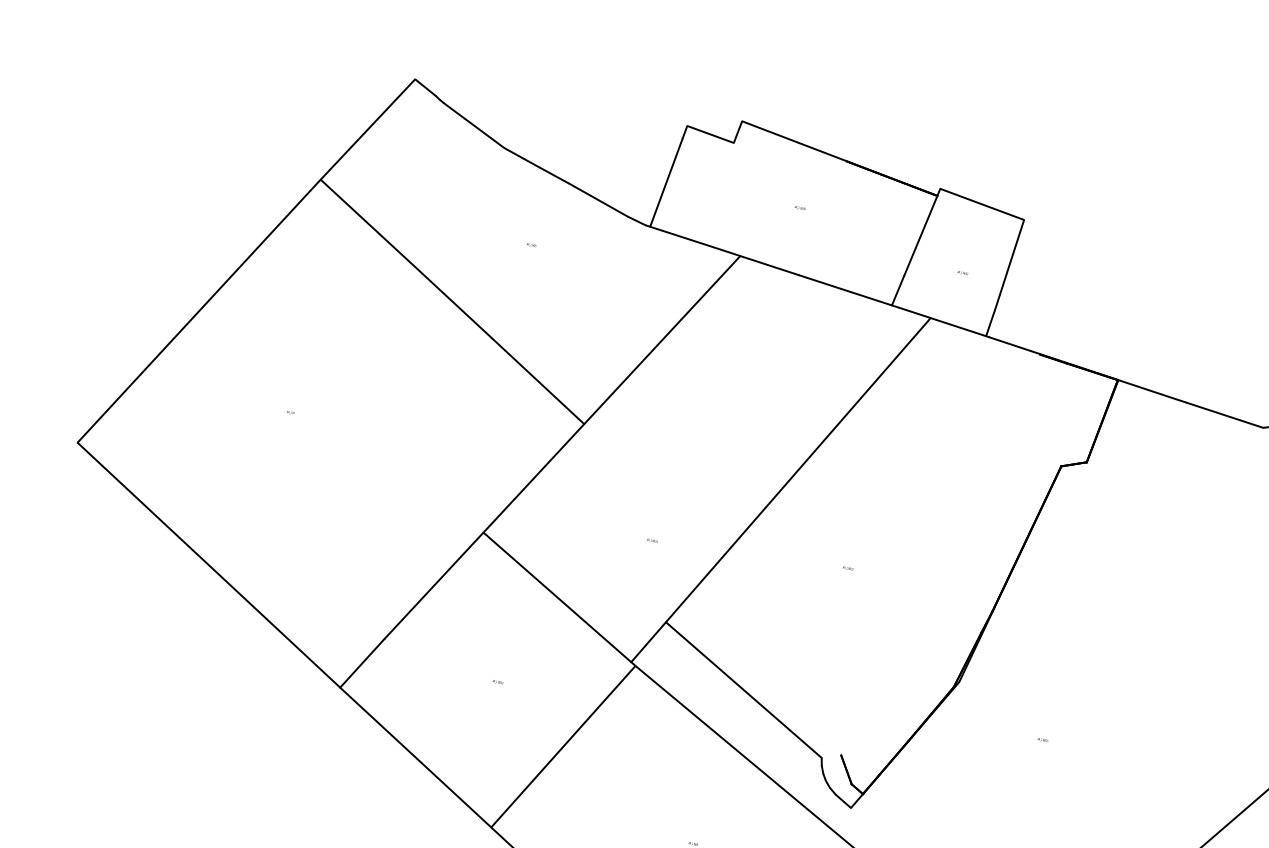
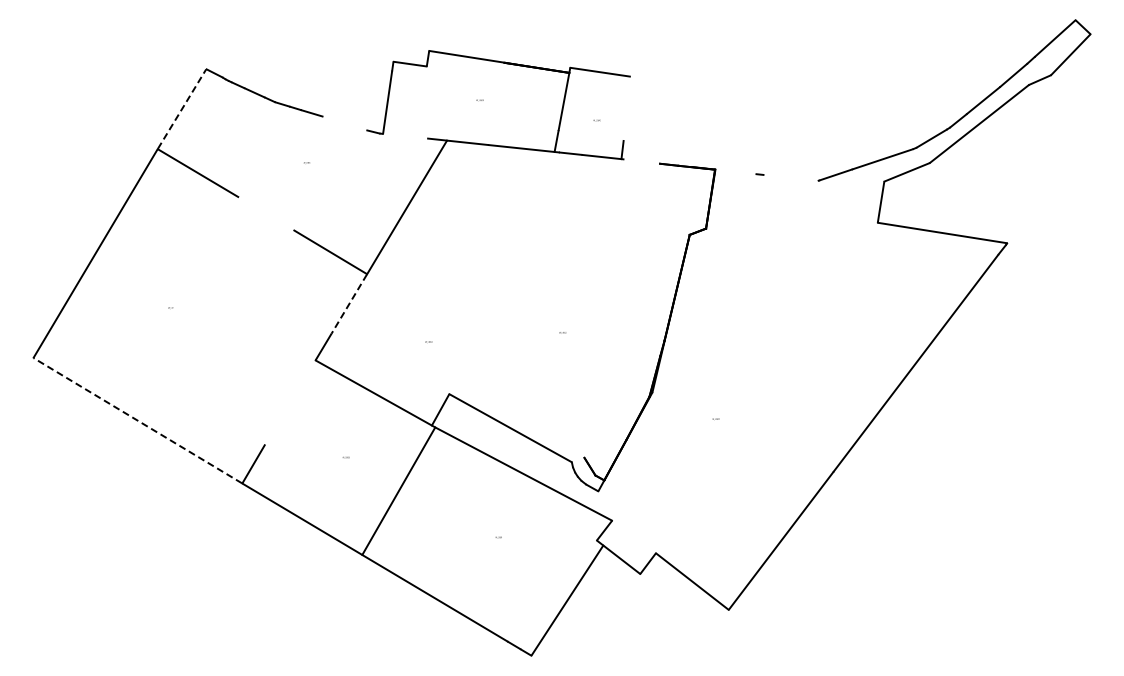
line: (368, 128) -> (182, 108), solid -> dashed
line: (597, 199) -> (344, 123), removed
line: (682, 235) -> (405, 135), removed
line: (1008, 264) -> (626, 108), removed
line: (456, 305) -> (265, 213), removed
line: (1037, 352) -> (657, 162), removed
line: (1146, 388) -> (735, 171), removed
line: (1224, 414) -> (790, 177), removed
line: (549, 462) -> (349, 304), solid -> dashed
line: (798, 470) -> (515, 274), removed
line: (208, 564) -> (137, 420), solid -> dashed
line: (434, 585) -> (290, 402), removed

